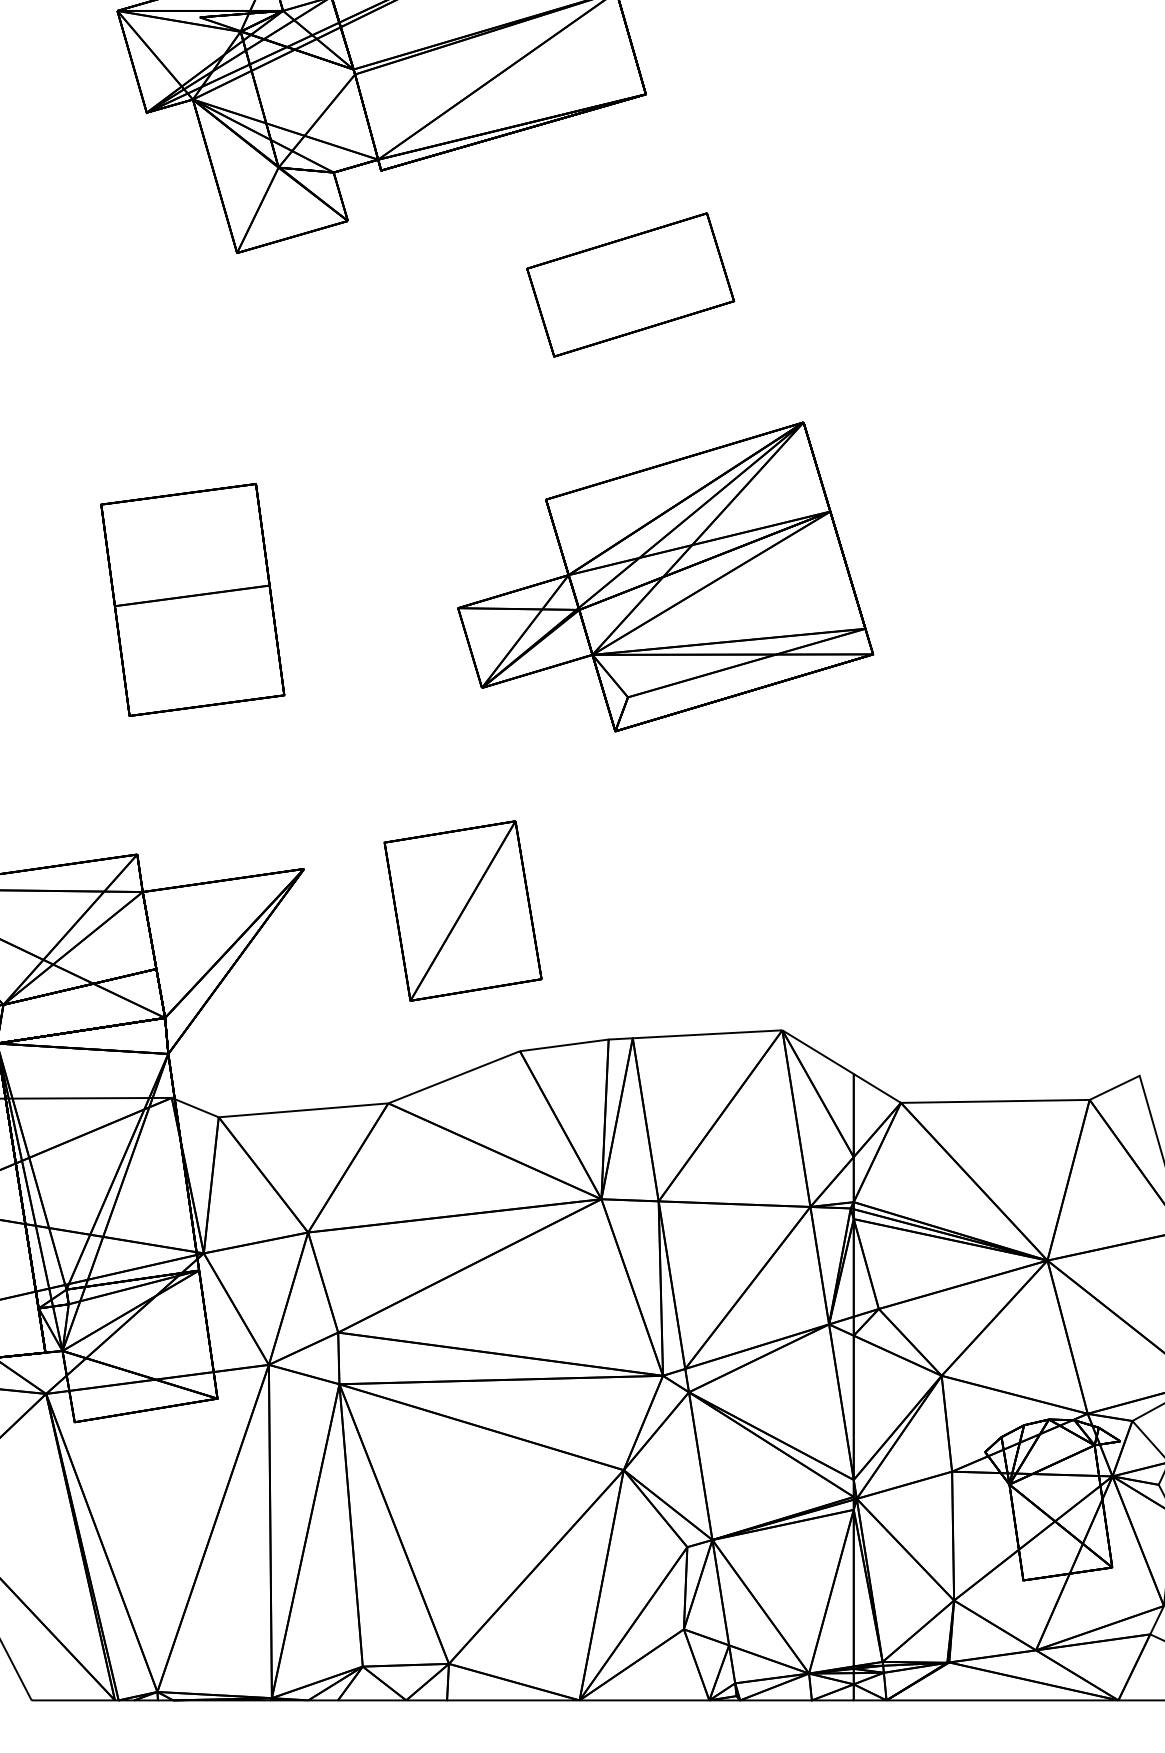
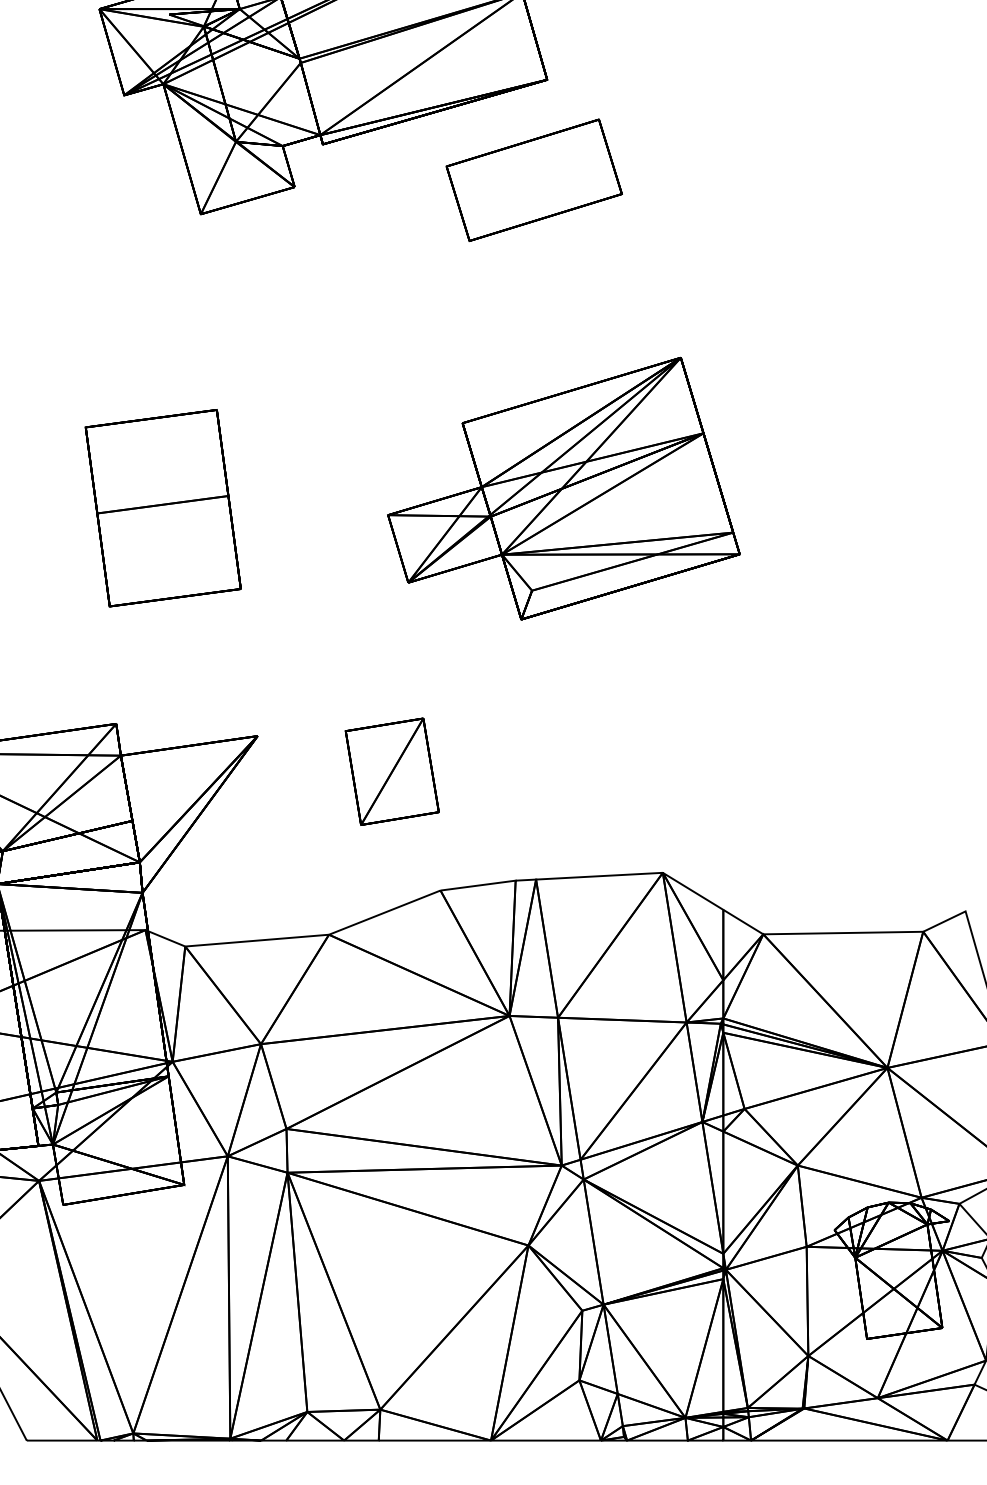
part: (630, 284) -> (534, 179), moved
part: (462, 910) -> (391, 771), size x0.7

